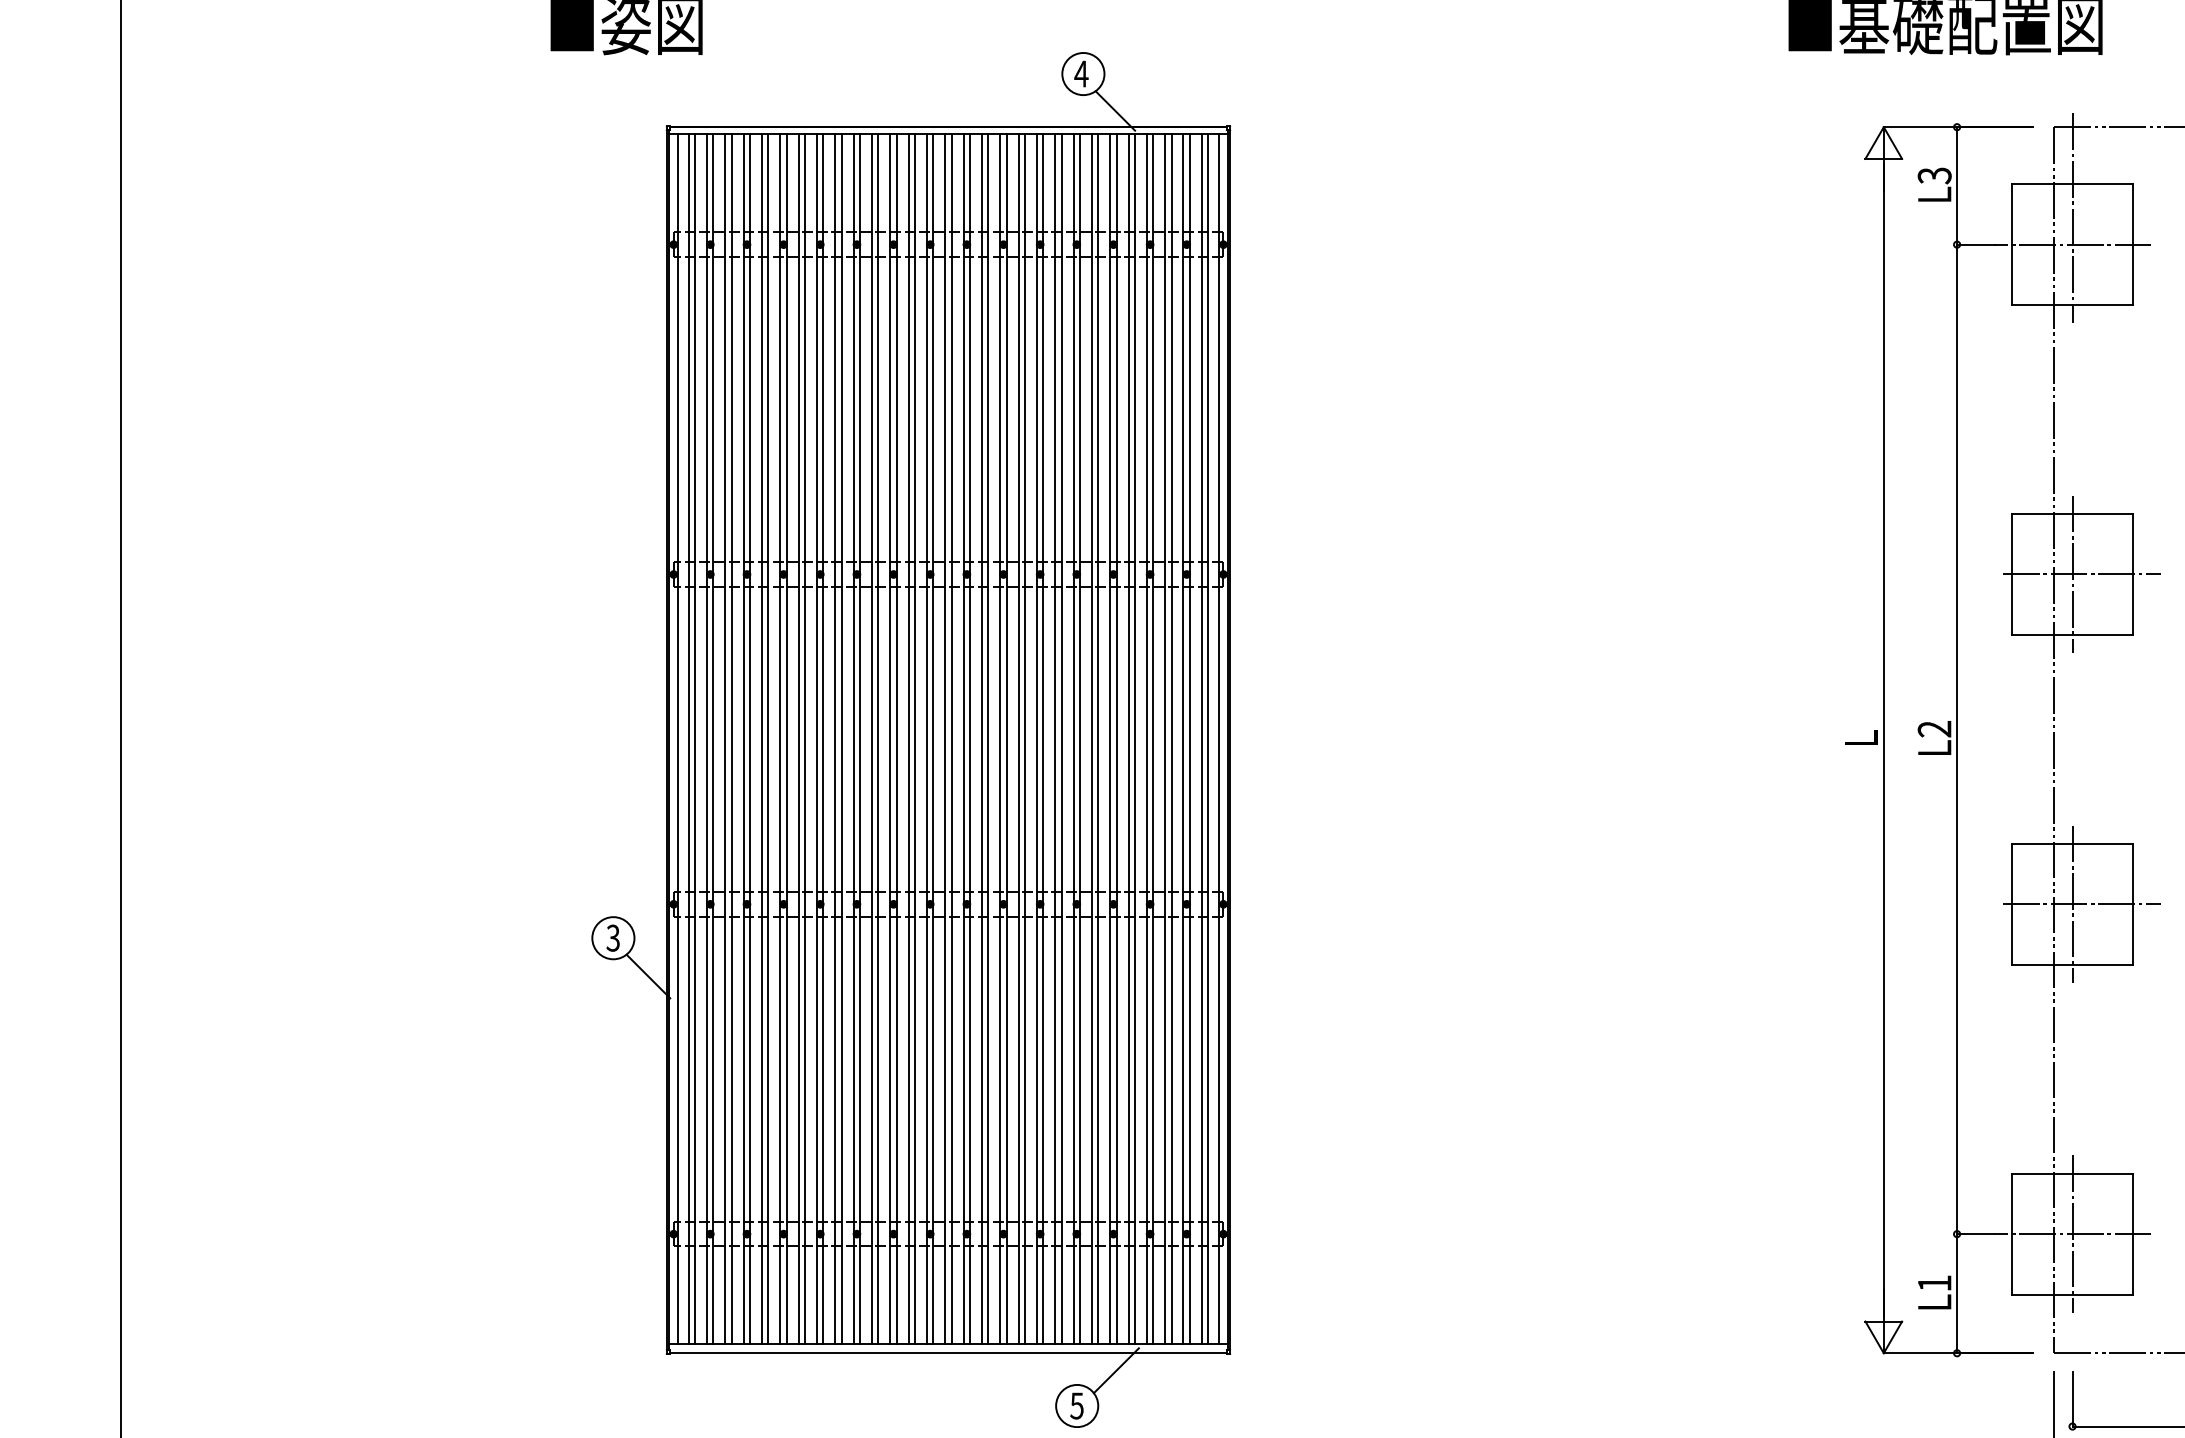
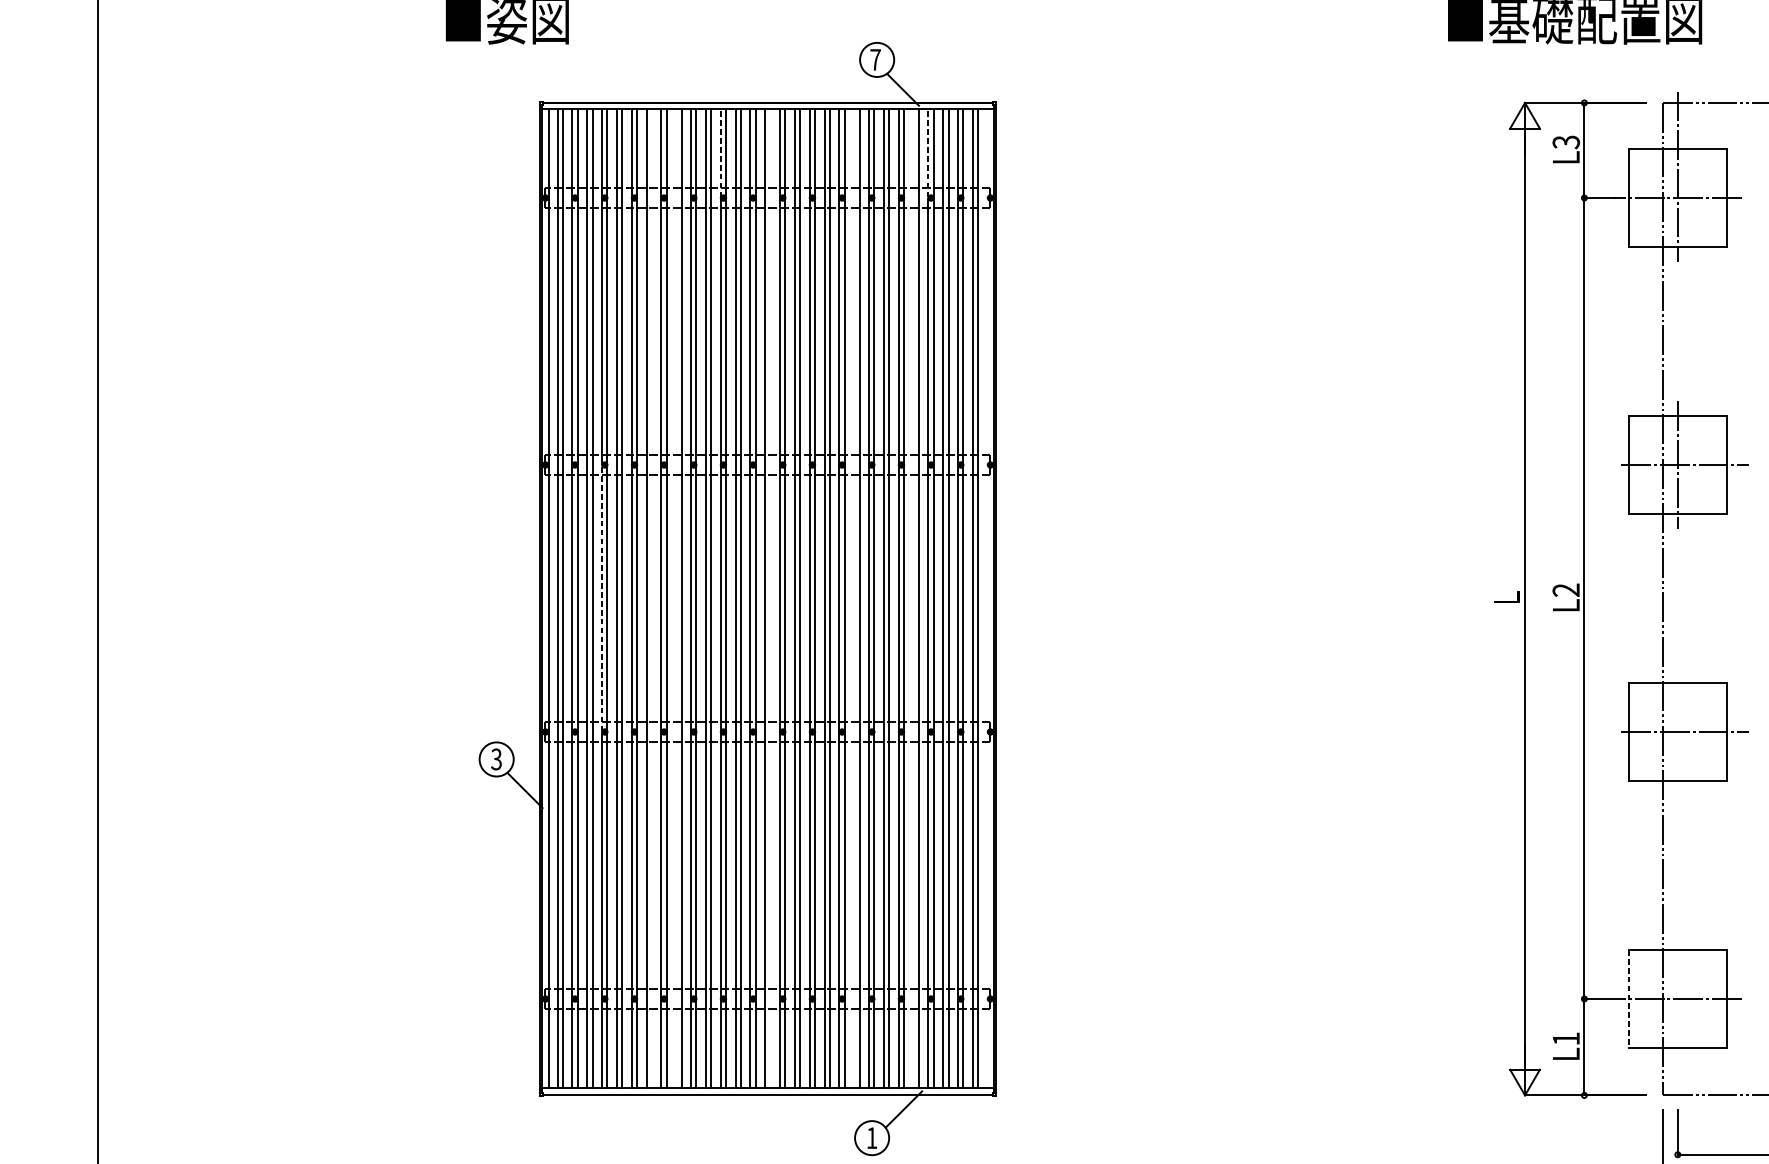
text: (1081, 73) -> (875, 59), 4 -> 7
line: (890, 189) -> (720, 153), solid -> dashed
line: (1146, 189) -> (928, 153), solid -> dashed
line: (743, 739) -> (601, 598), solid -> dashed
line: (805, 739) -> (652, 598), removed
line: (835, 739) -> (676, 598), removed
line: (951, 739) -> (770, 598), removed
line: (1055, 739) -> (854, 598), removed
line: (1128, 739) -> (913, 598), removed
line: (1218, 739) -> (986, 598), removed
line: (2072, 904) -> (1677, 732), removed
line: (2072, 1233) -> (1677, 998), removed
line: (2012, 1234) -> (1629, 999), solid -> dashed
text: (1076, 1405) -> (871, 1137), 5 -> 1

